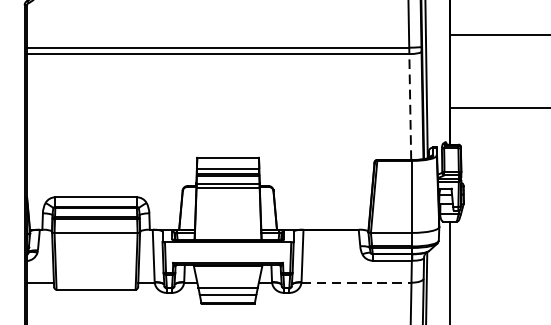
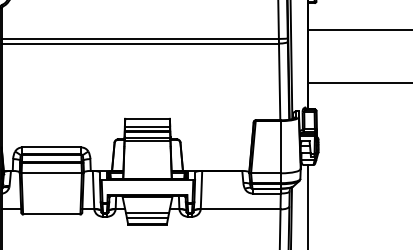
line: (410, 106) -> (279, 81), dashed -> solid
line: (356, 282) -> (240, 209), dashed -> solid

